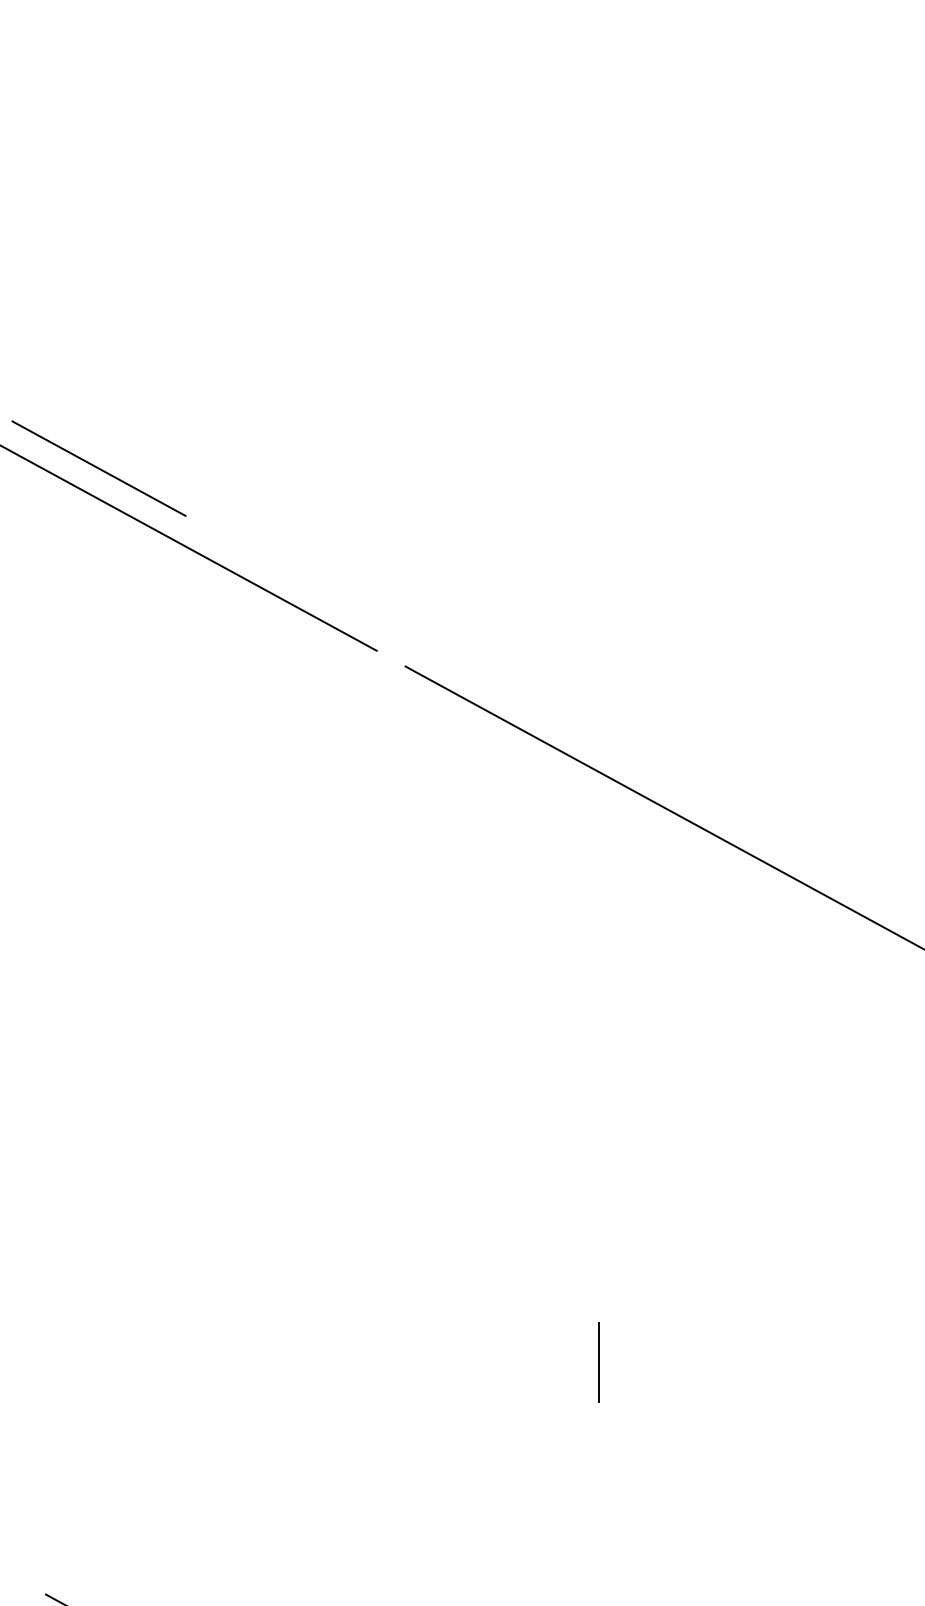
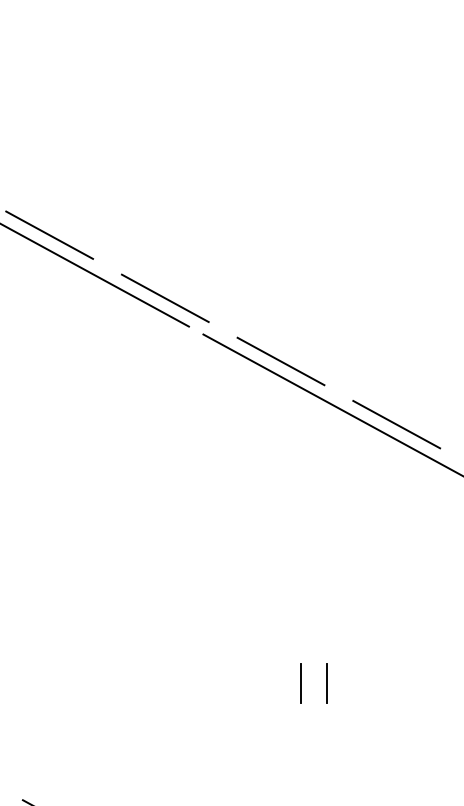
line: (327, 594) -> (164, 298), added
line: (559, 720) -> (280, 361), added
line: (790, 845) -> (396, 424), added
line: (650, 1361) -> (326, 683), added

